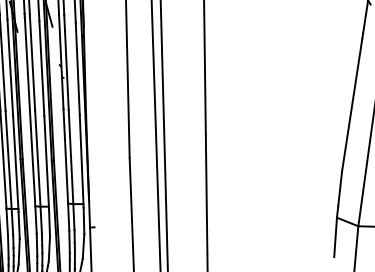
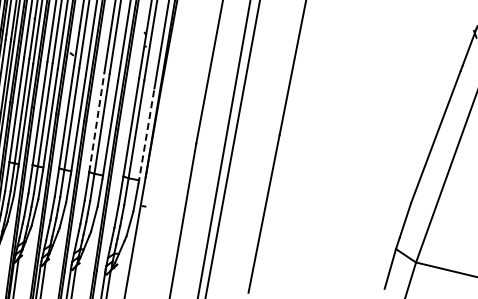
line: (32, 158) -> (96, 122), solid -> dashed
line: (81, 160) -> (146, 135), solid -> dashed

